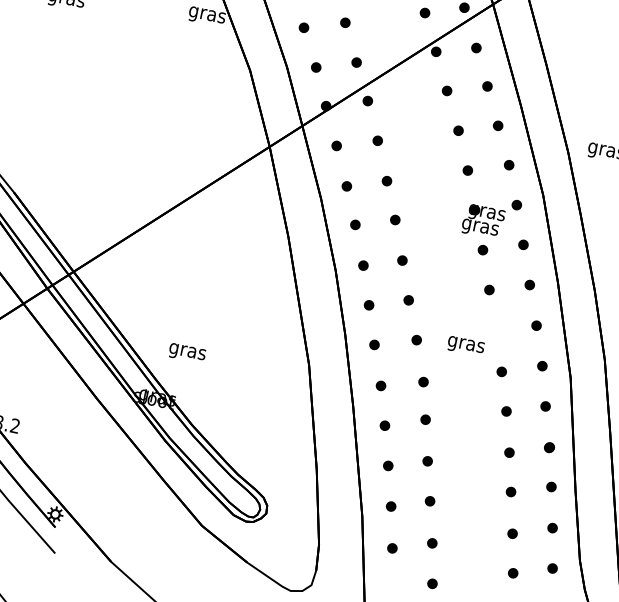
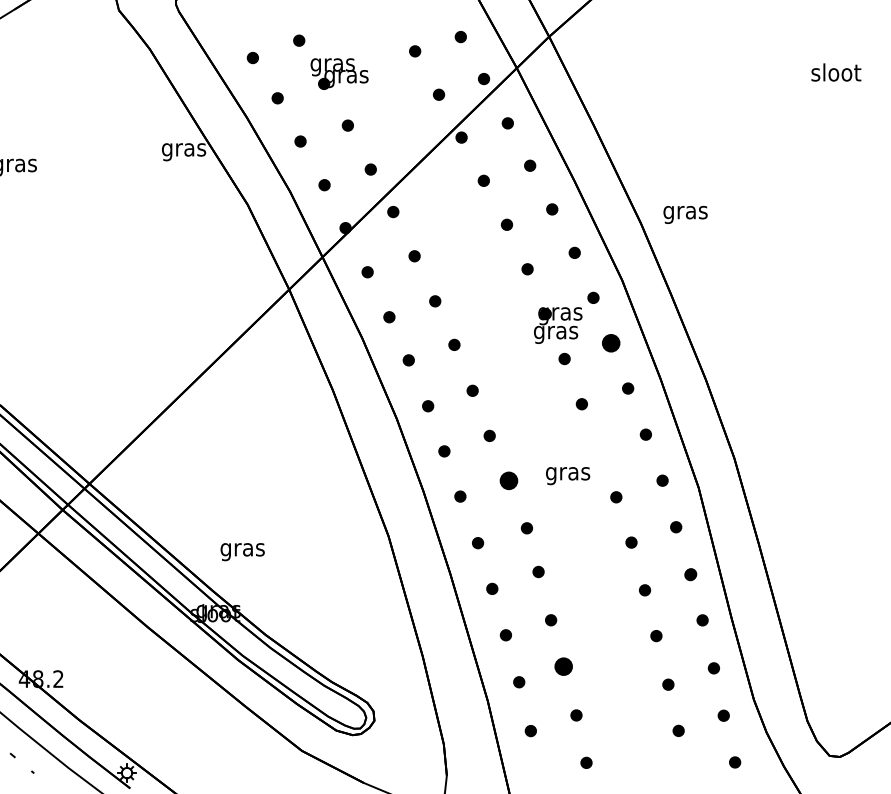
part: (523, 244) -> (610, 342), size x1.6
part: (416, 339) -> (508, 480), size x1.6
part: (429, 501) -> (563, 666), size x1.6

